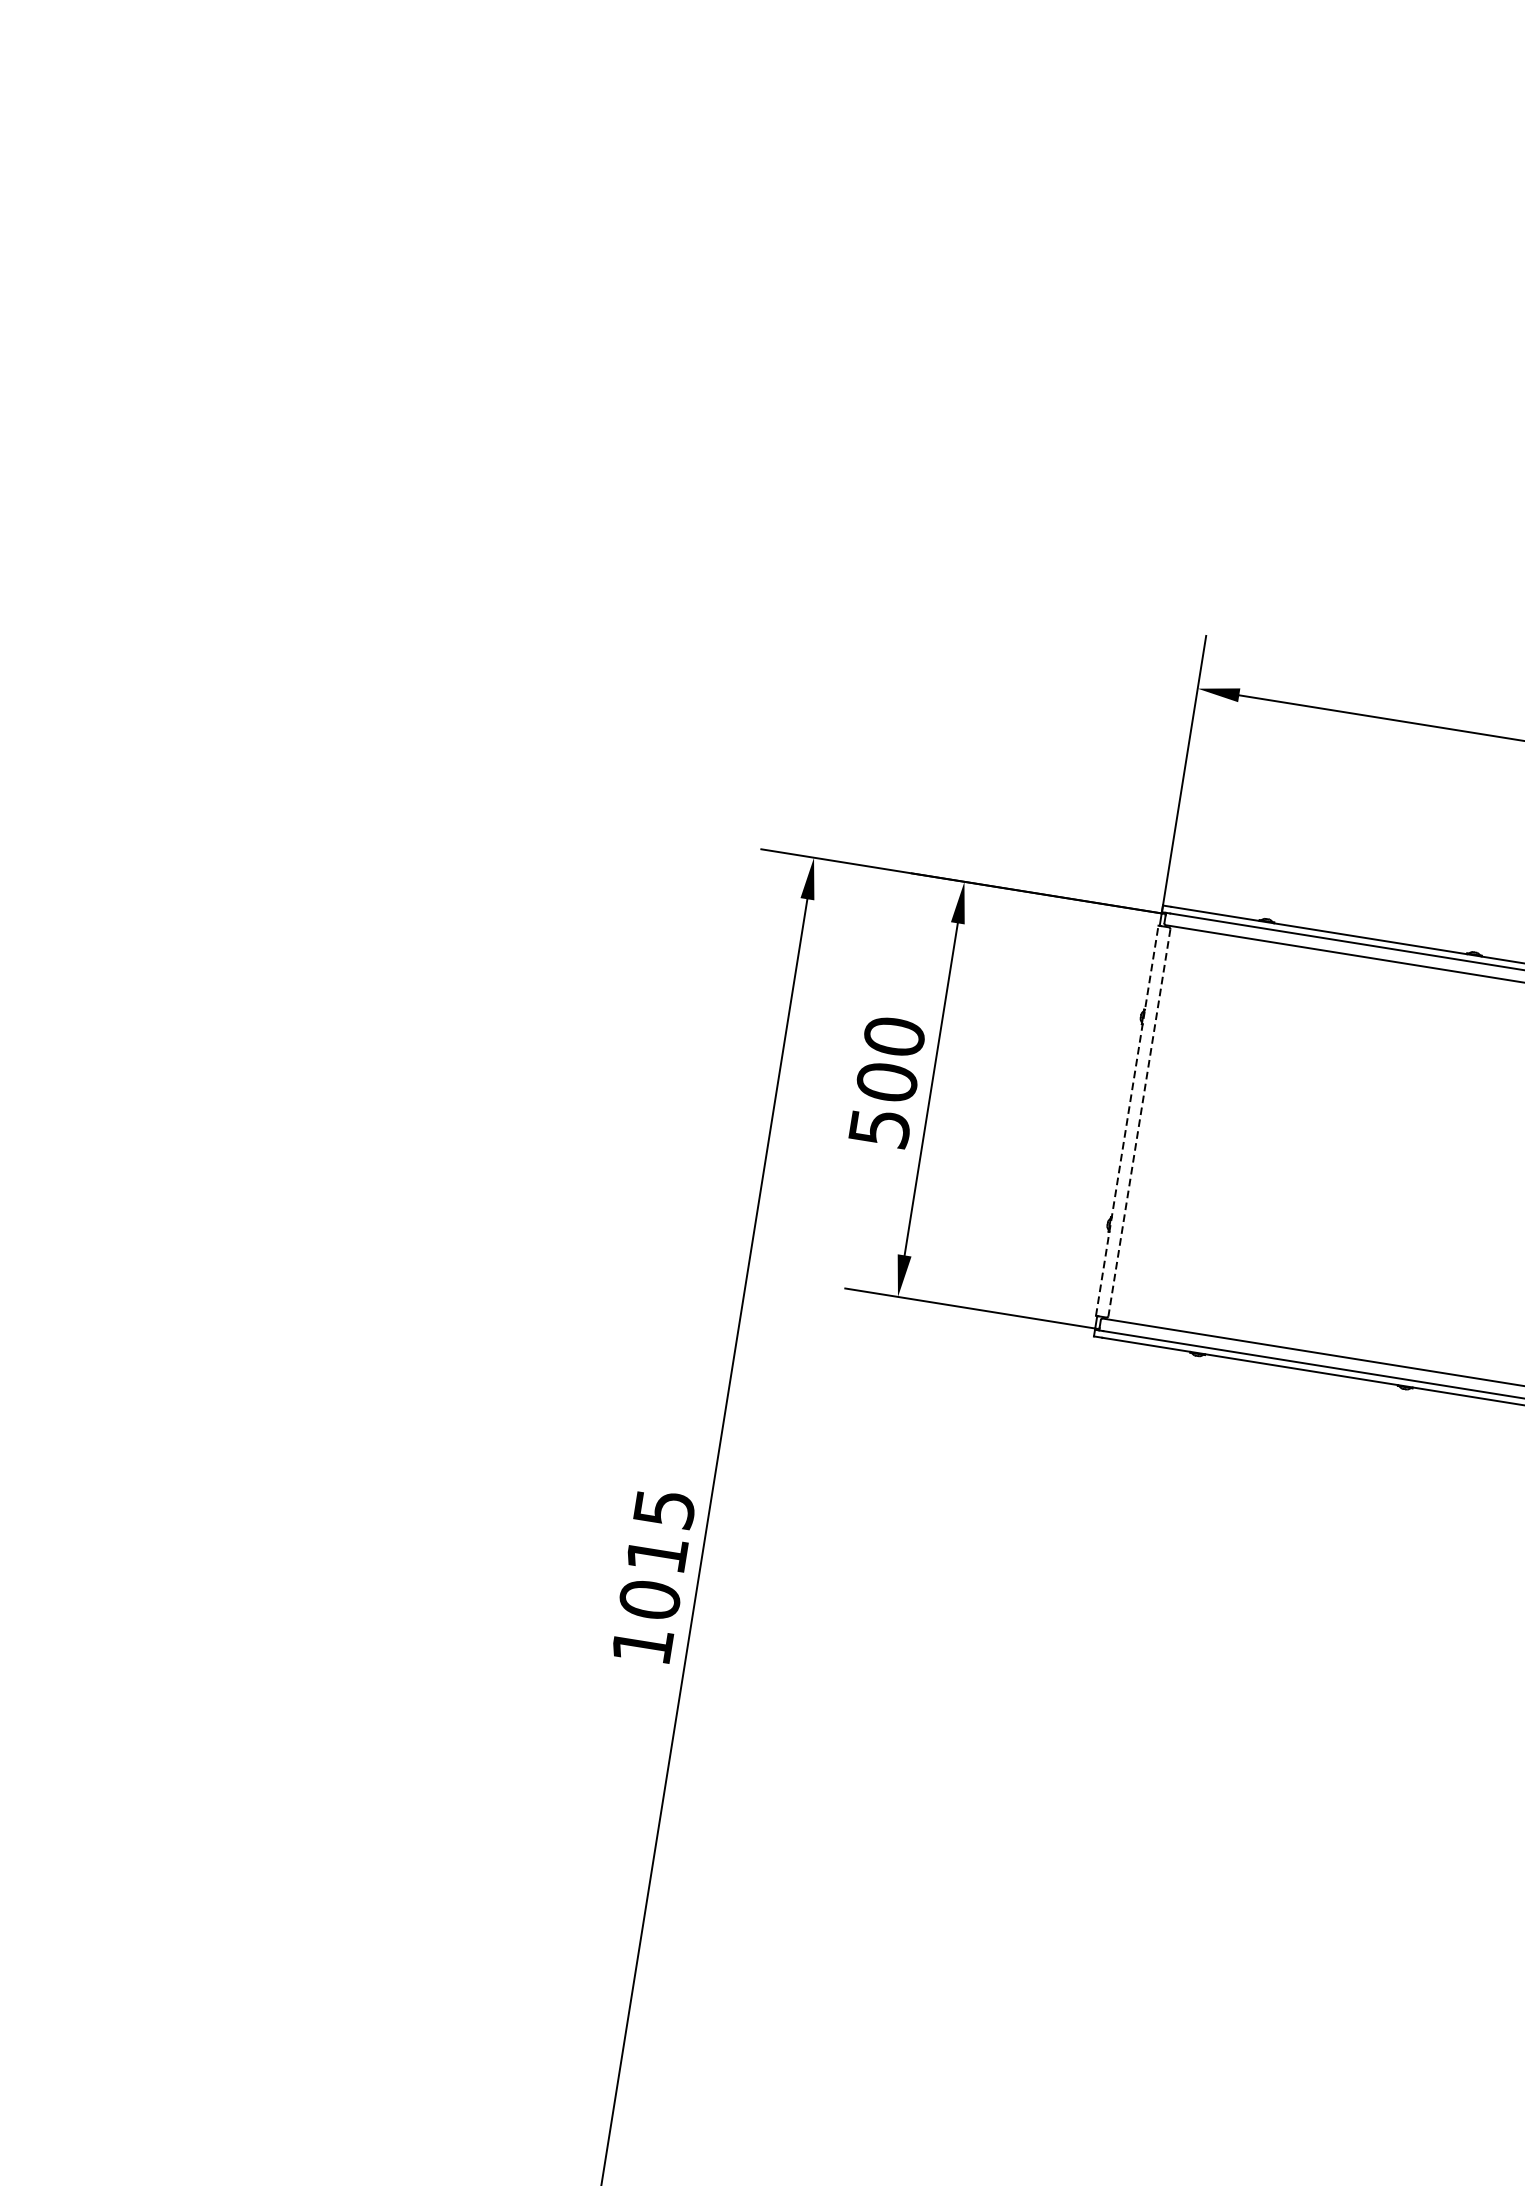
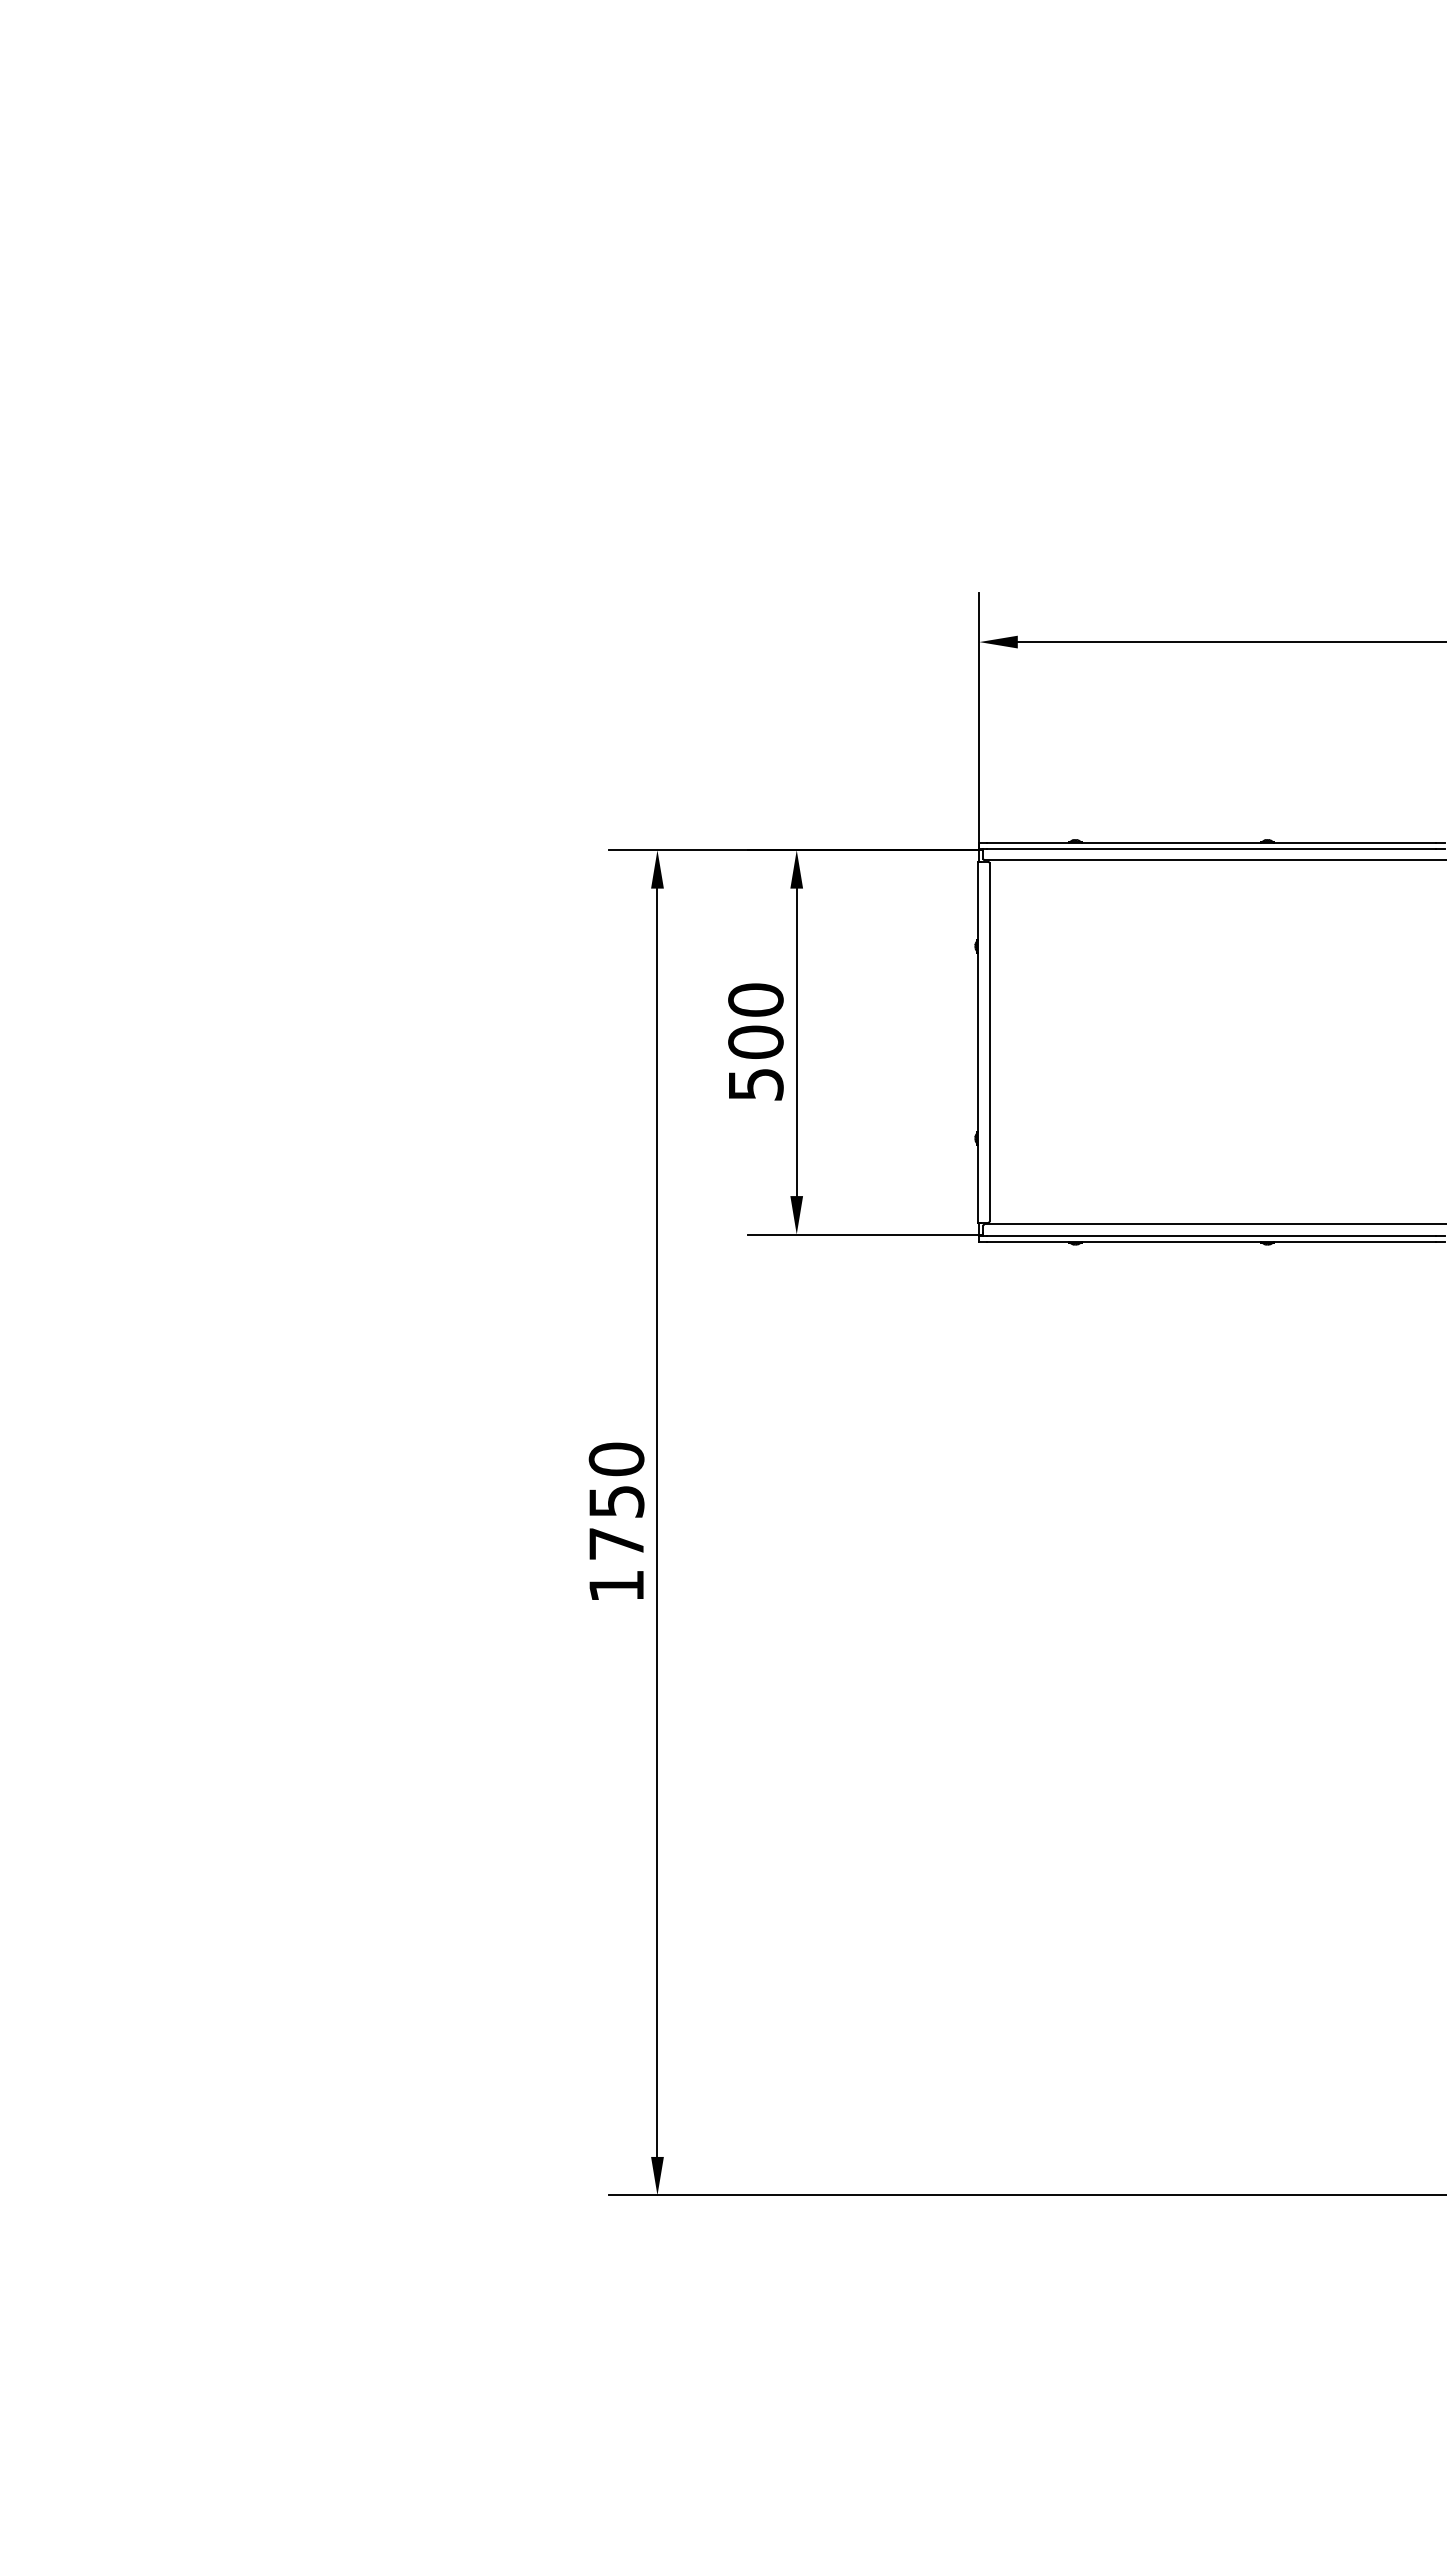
line: (1127, 1120) -> (978, 1042), dashed -> solid
line: (1139, 1122) -> (989, 1042), dashed -> solid
text: (657, 1554) -> (616, 1501), 1015 -> 1750

